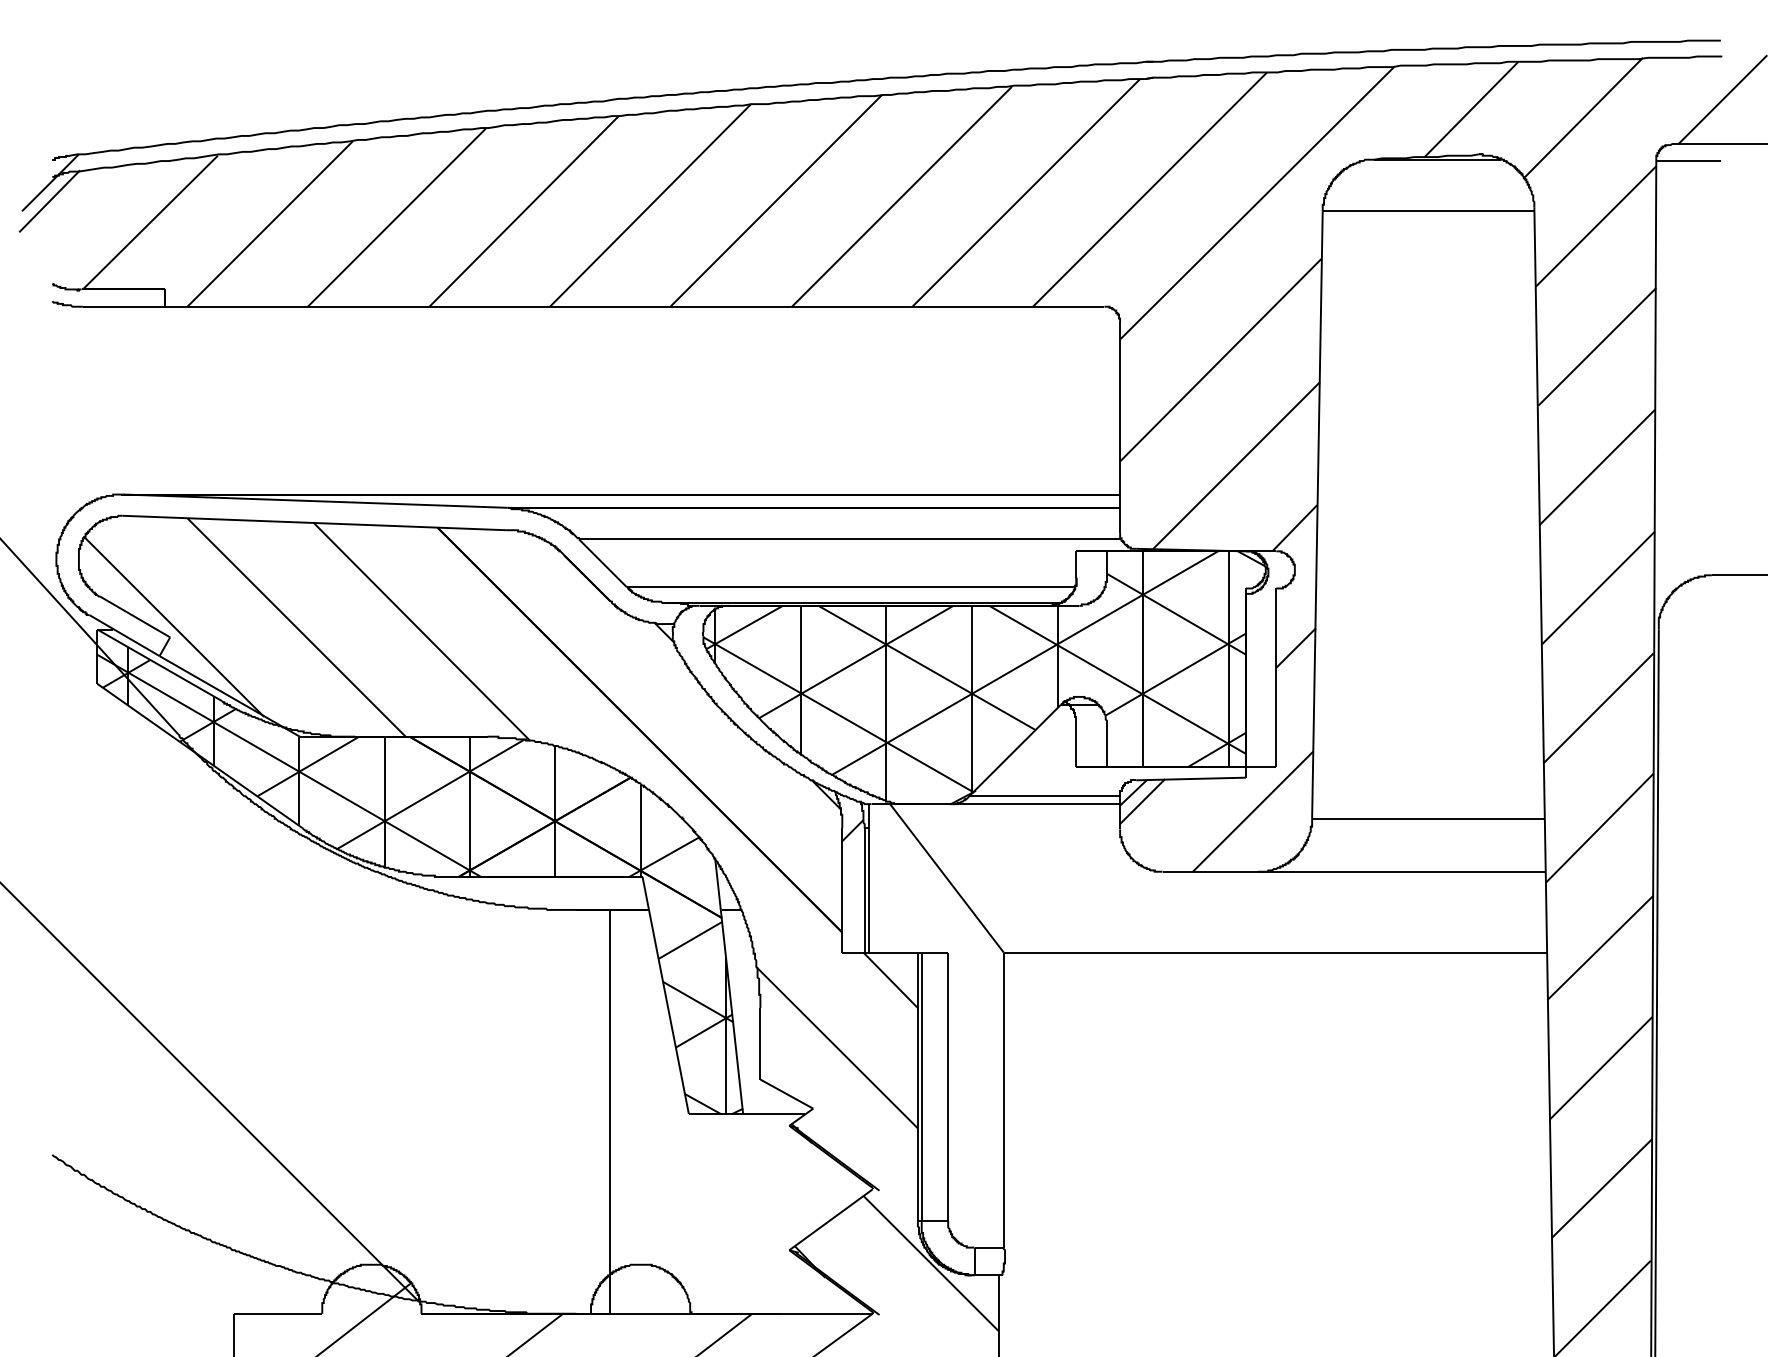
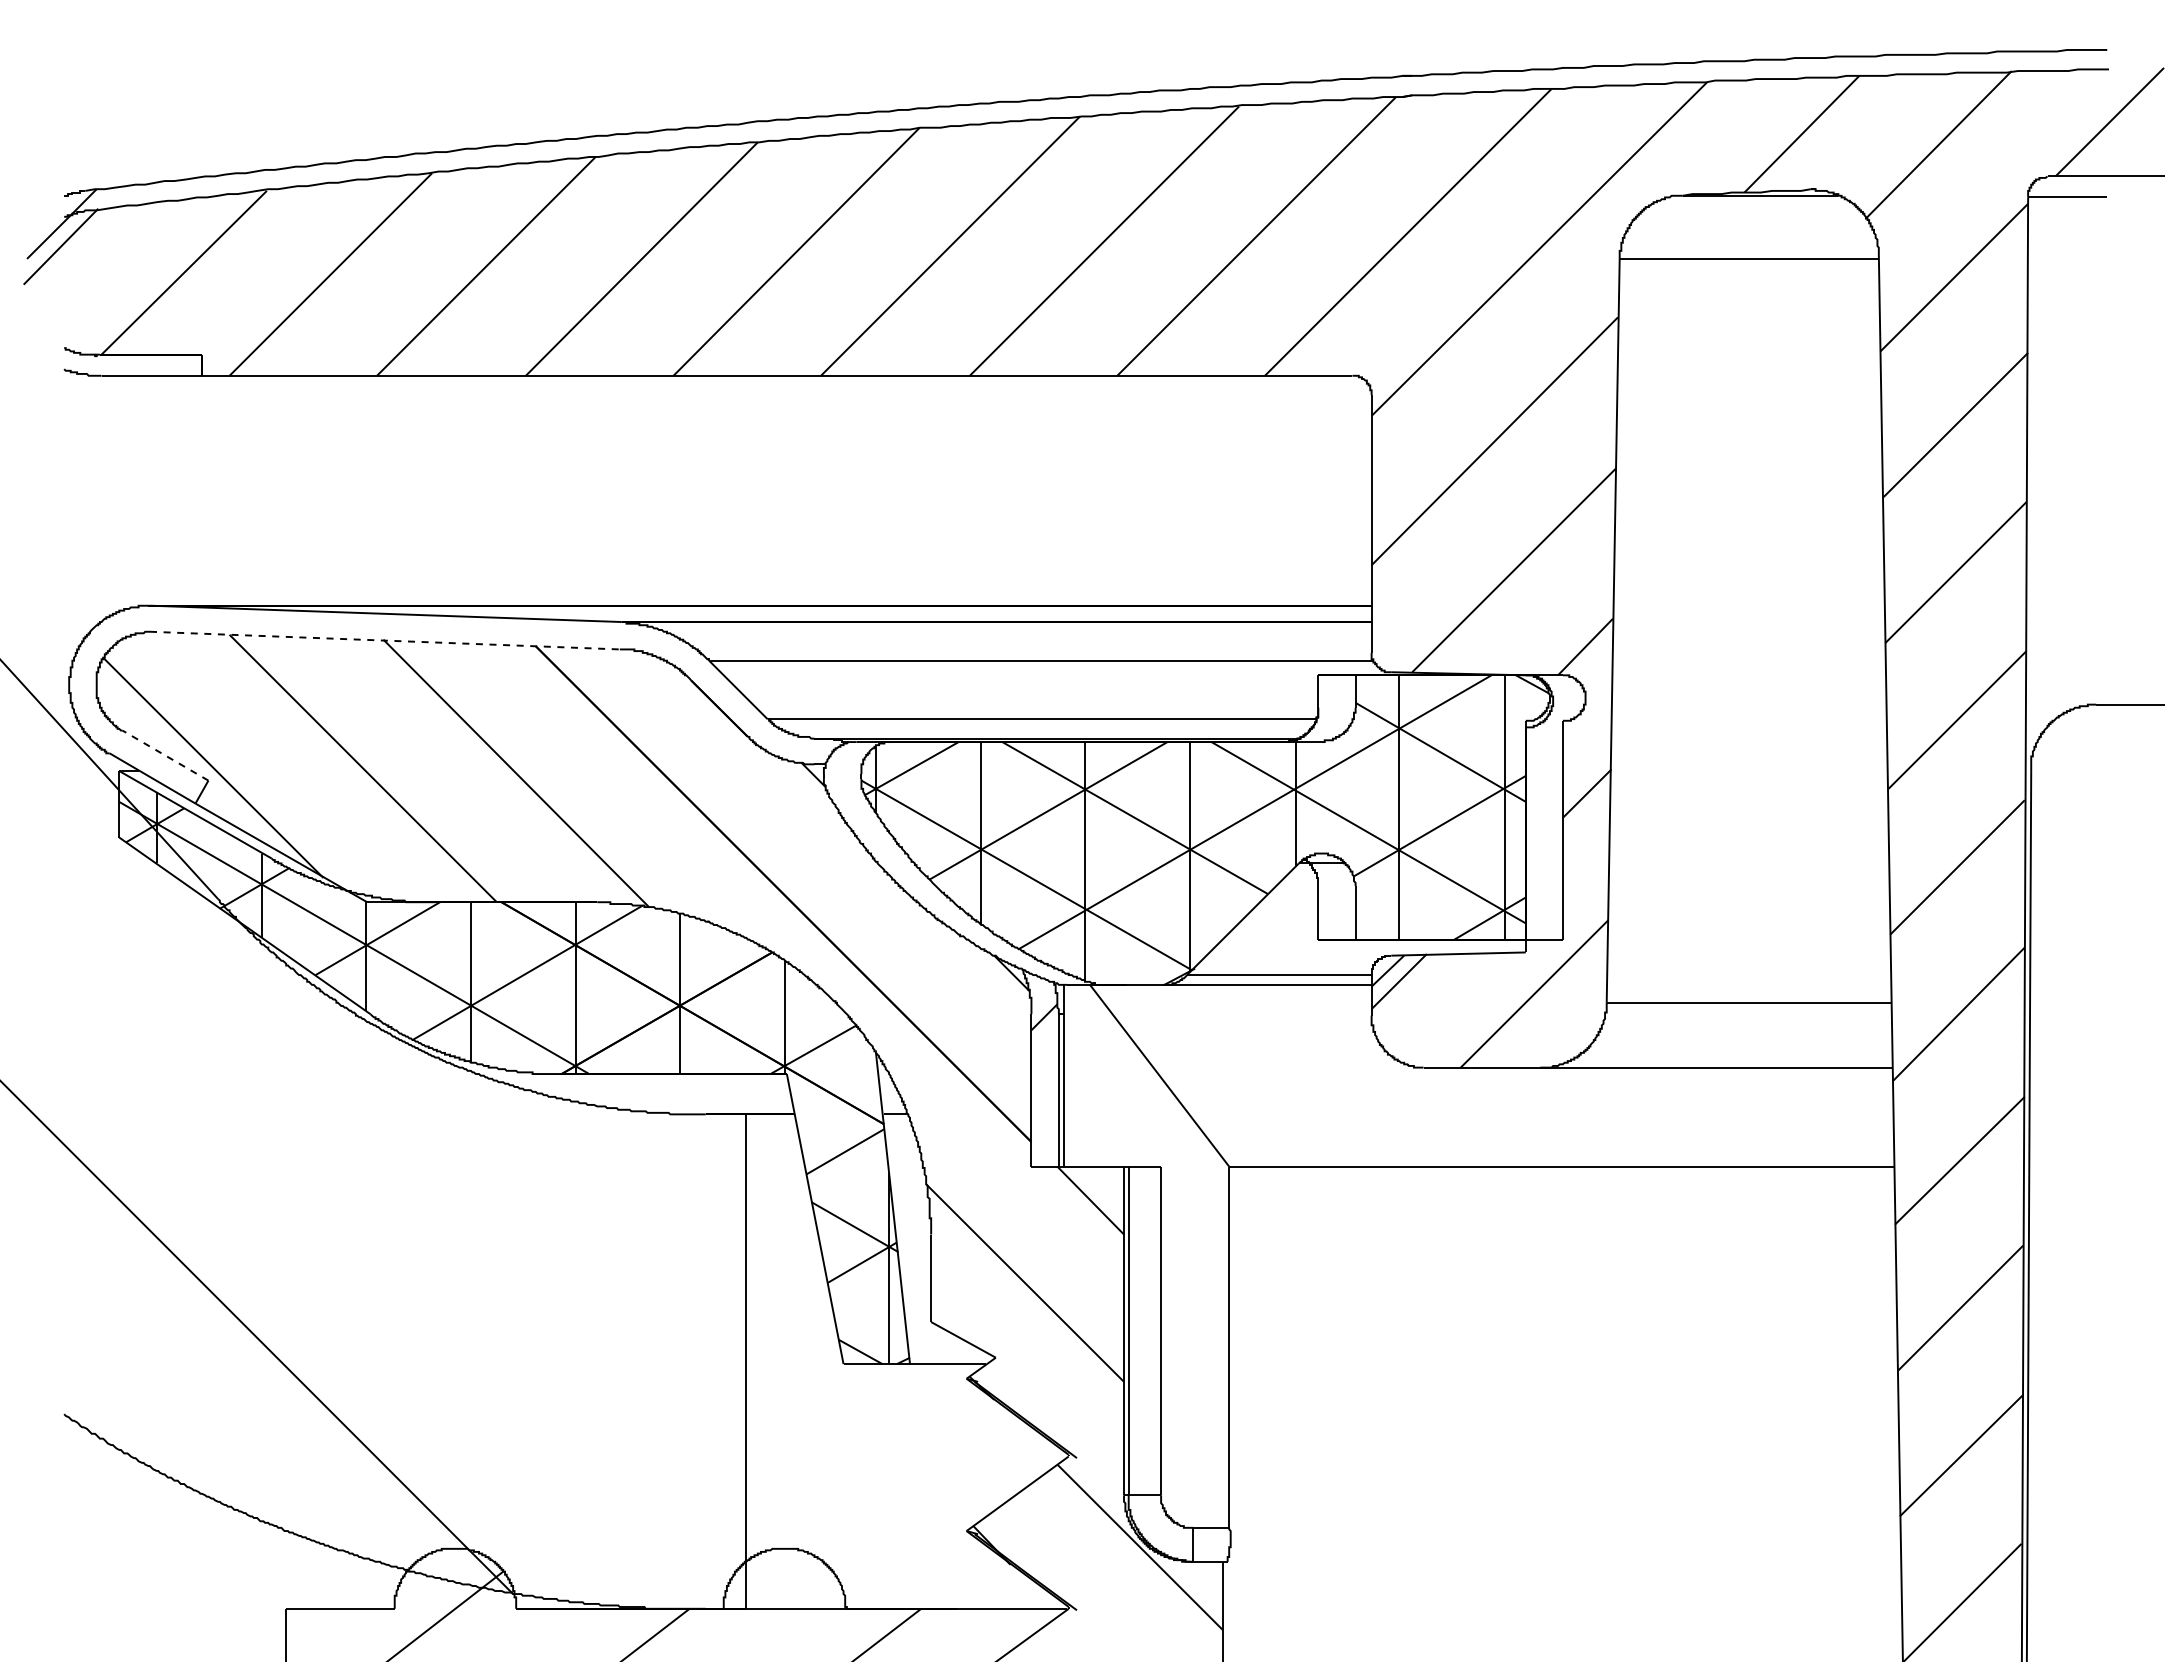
line: (314, 522) -> (385, 640), solid -> dashed
line: (135, 616) -> (165, 755), solid -> dashed

